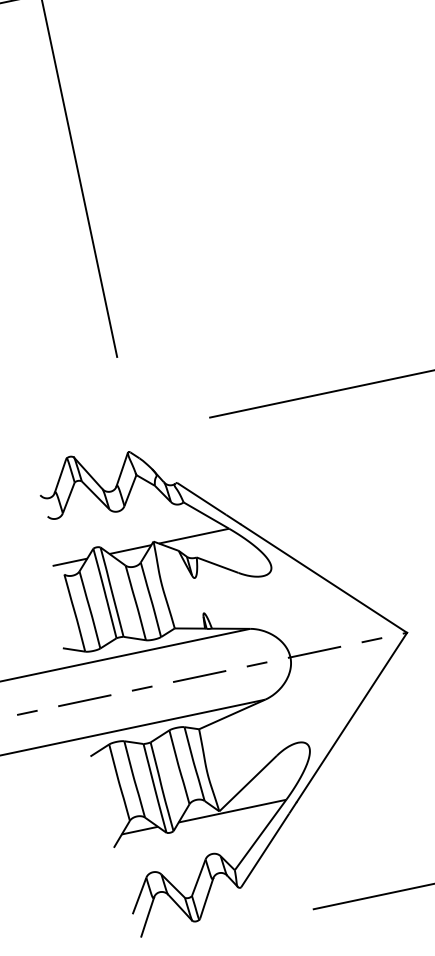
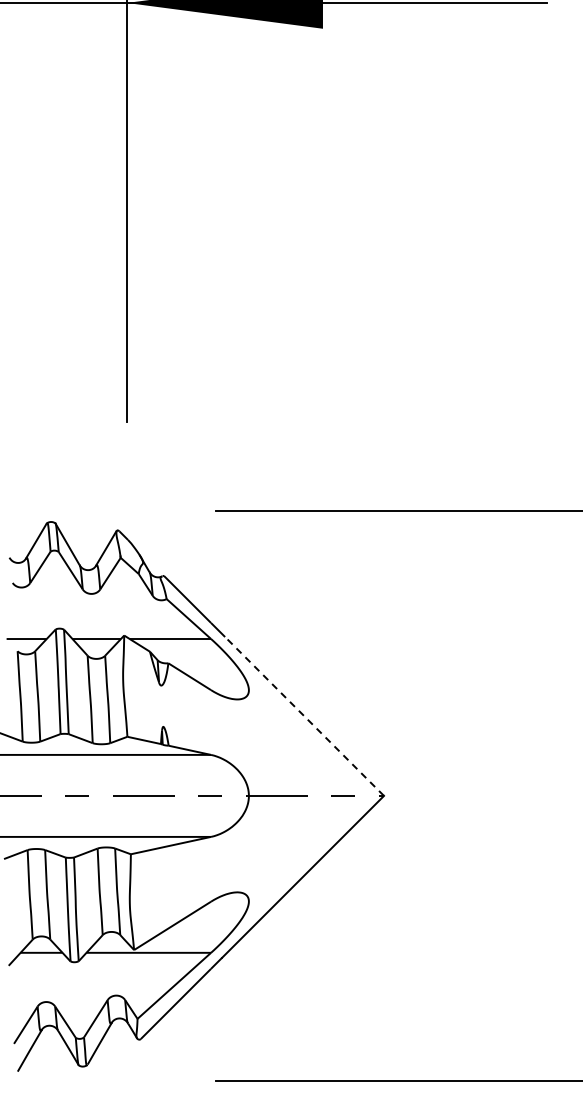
line: (324, 578) -> (304, 716), solid -> dashed

